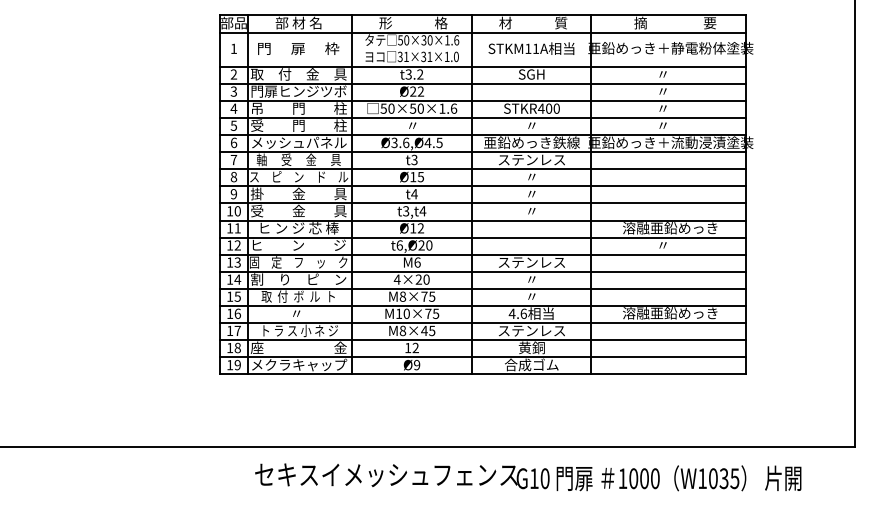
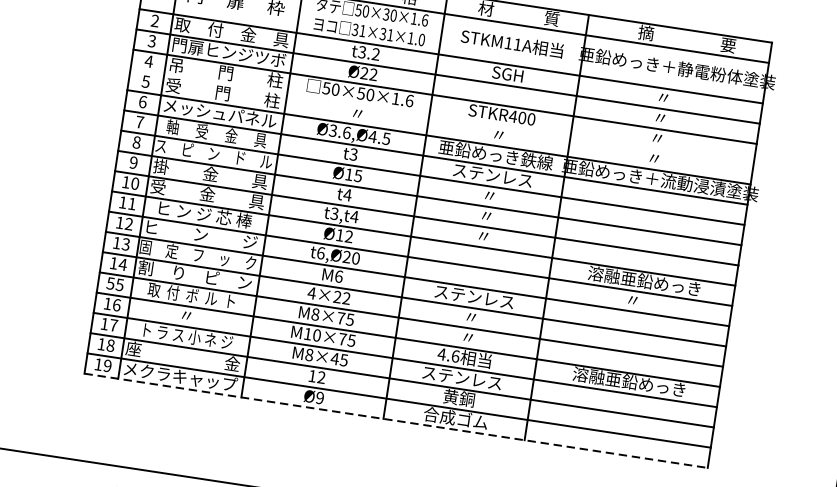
line: (482, 118) -> (441, 117), removed
text: (426, 279) -> (346, 298), 4×20 -> 4×22
text: (229, 296) -> (110, 283), 15 -> 55
line: (483, 374) -> (397, 421), solid -> dashed

